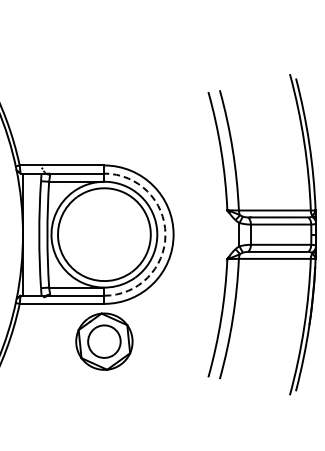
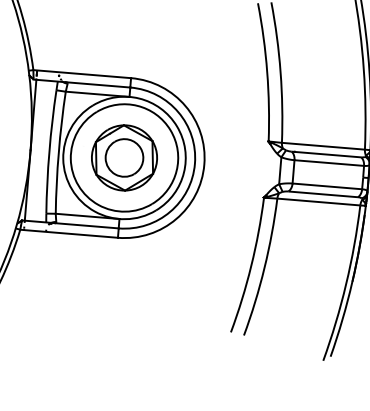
arc: (165, 234) -> (194, 163), dashed -> solid
part: (104, 341) -> (124, 157), moved

